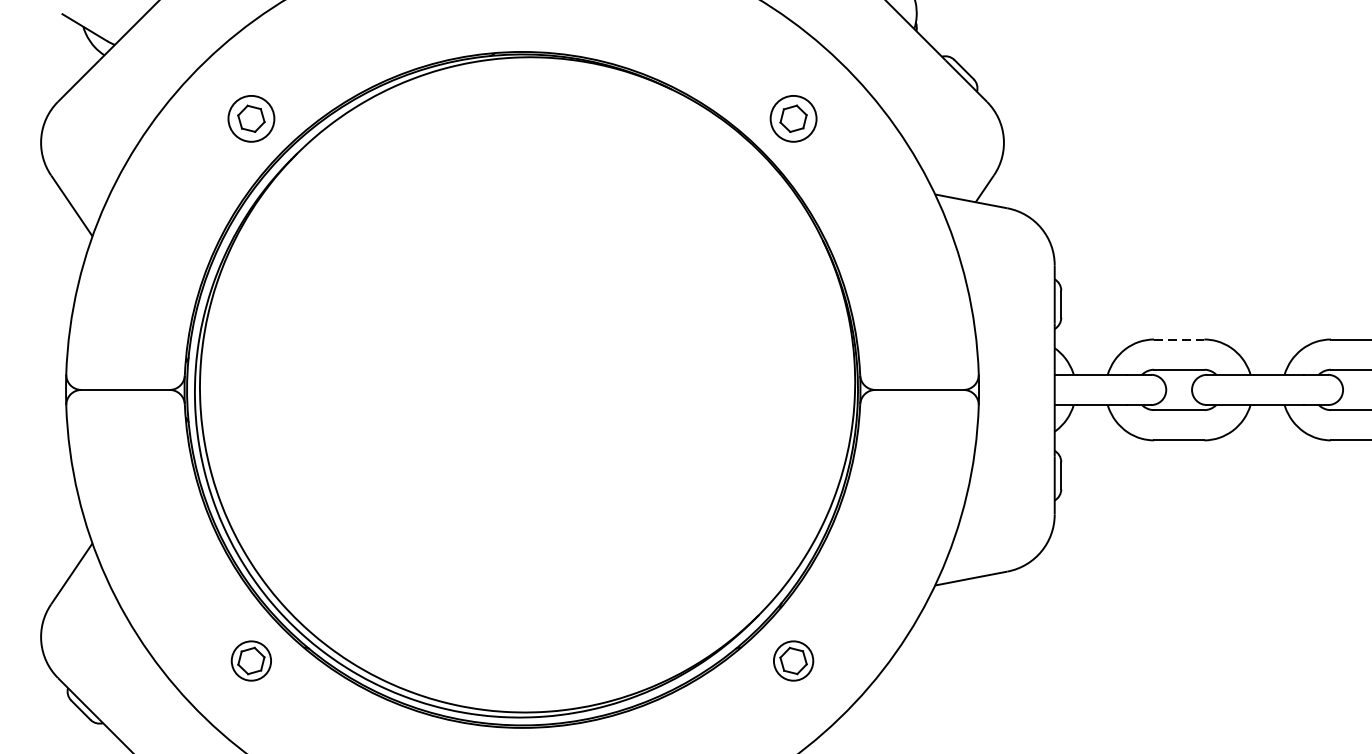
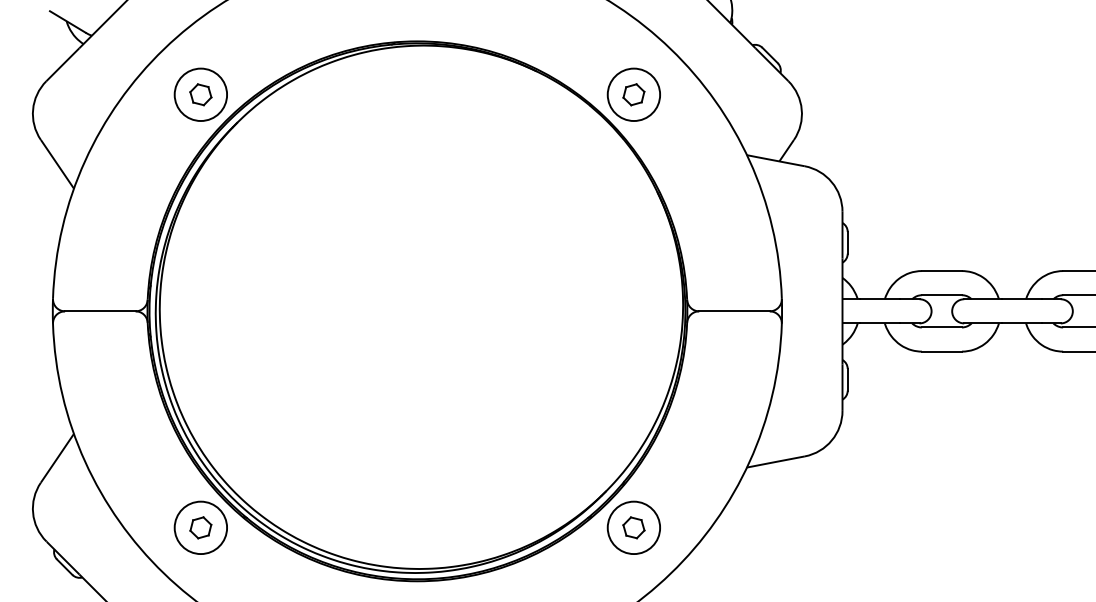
circle: (250, 118) -> (200, 94), size x1.43
circle: (793, 118) -> (633, 94), size x1.43
line: (1178, 340) -> (941, 271), dashed -> solid
circle: (250, 660) -> (200, 527), size x1.67
circle: (793, 660) -> (633, 527), size x1.67

